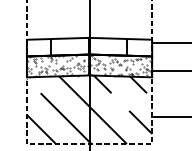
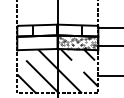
hatch: (58, 65) -> (37, 42), removed

